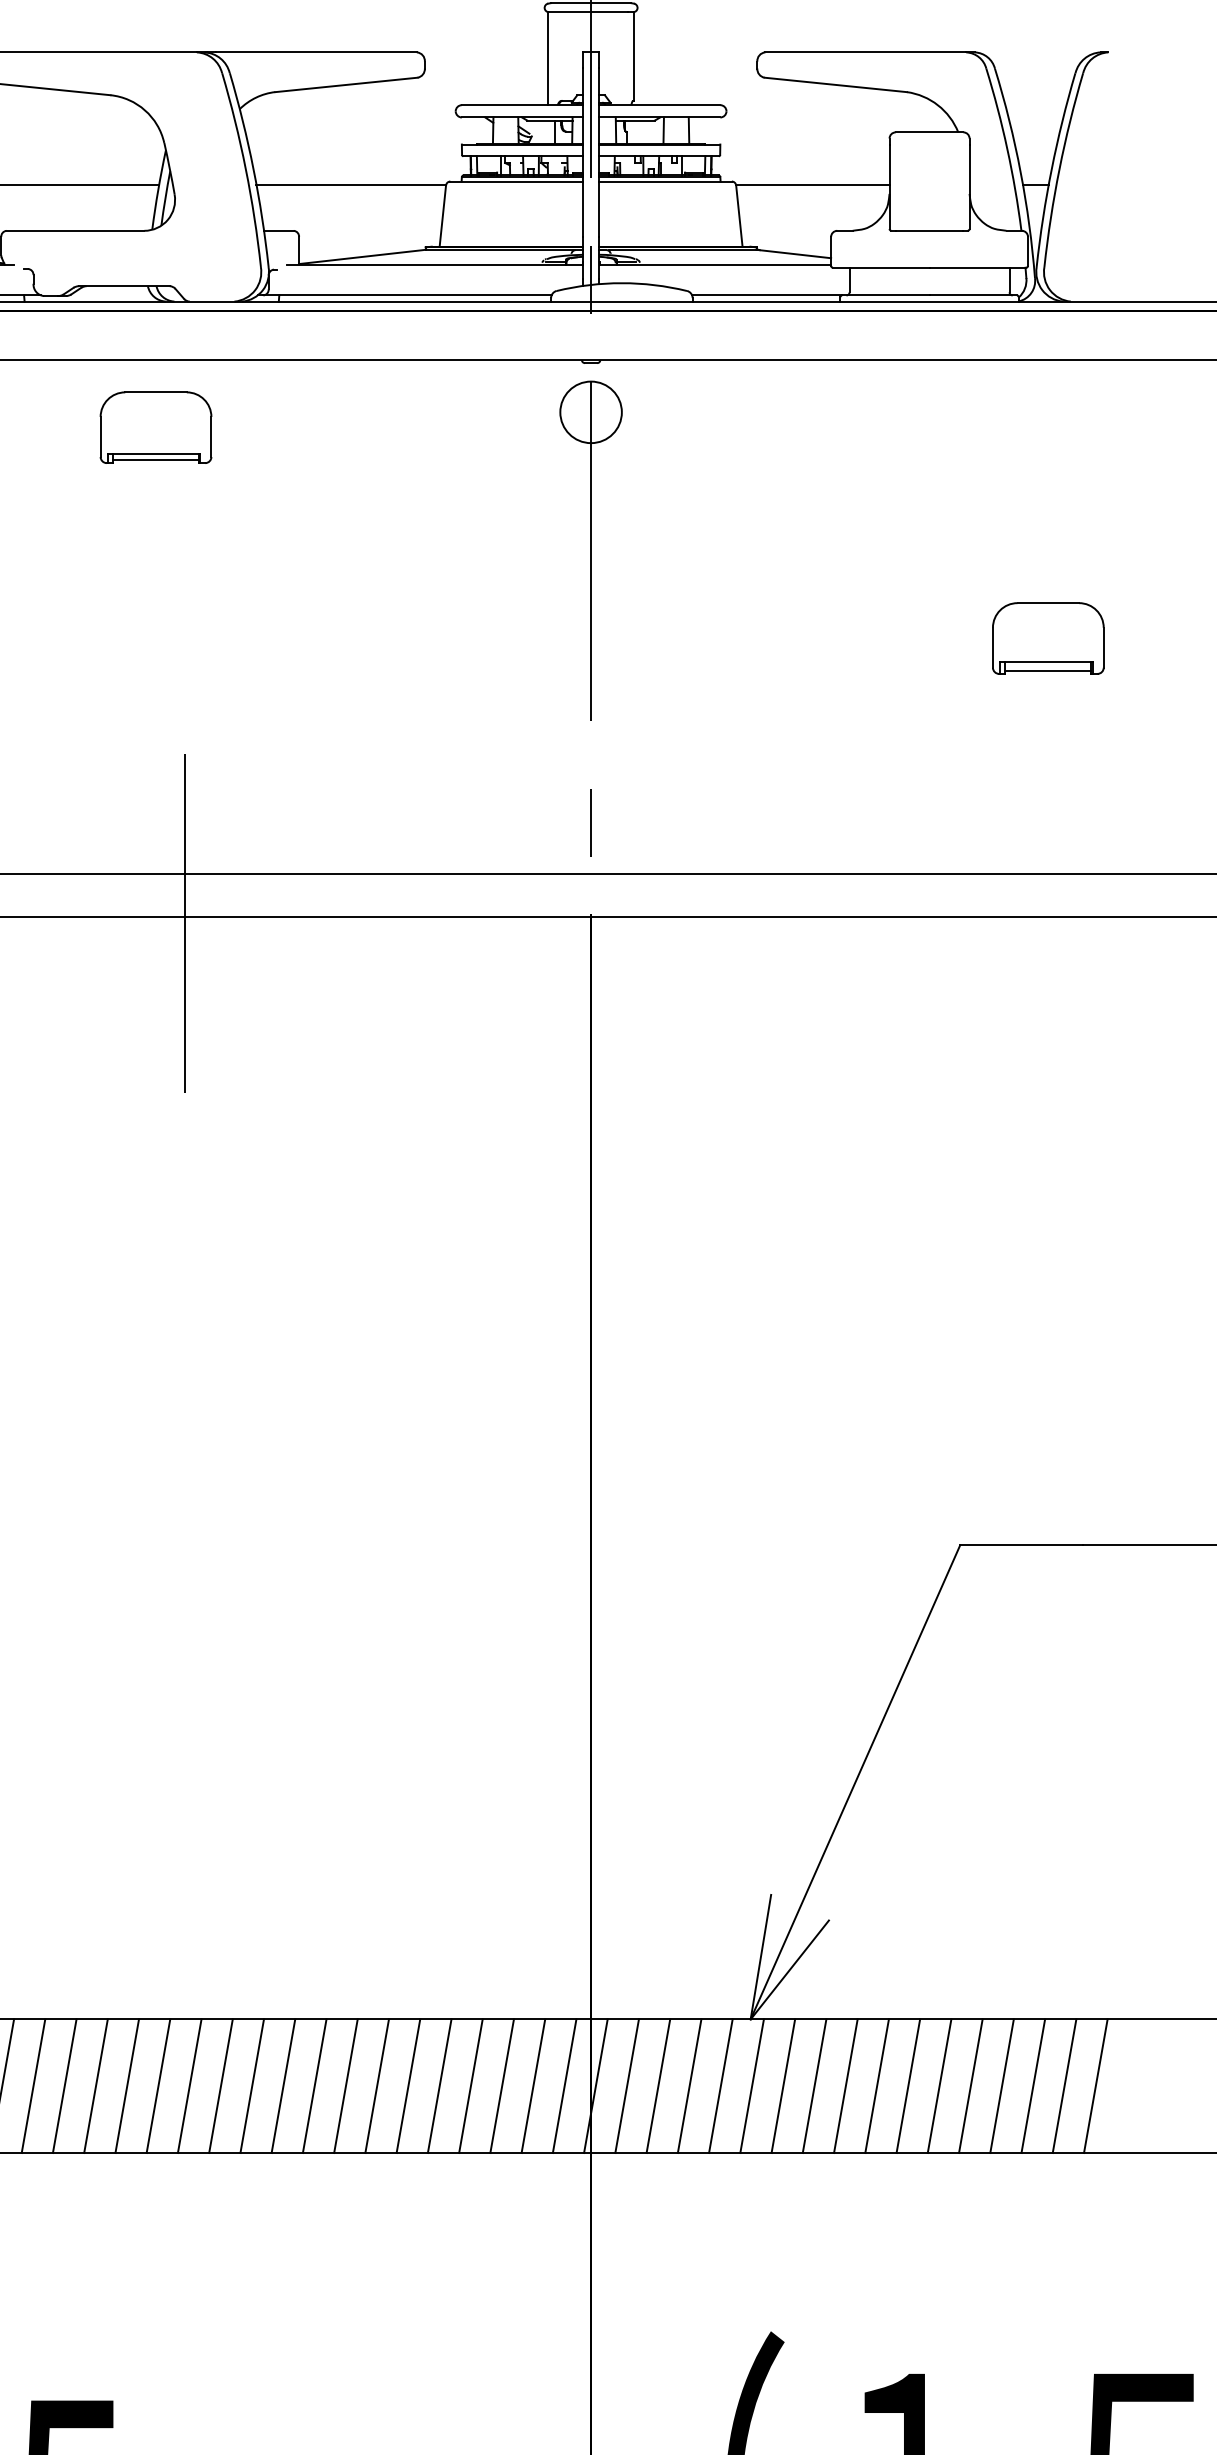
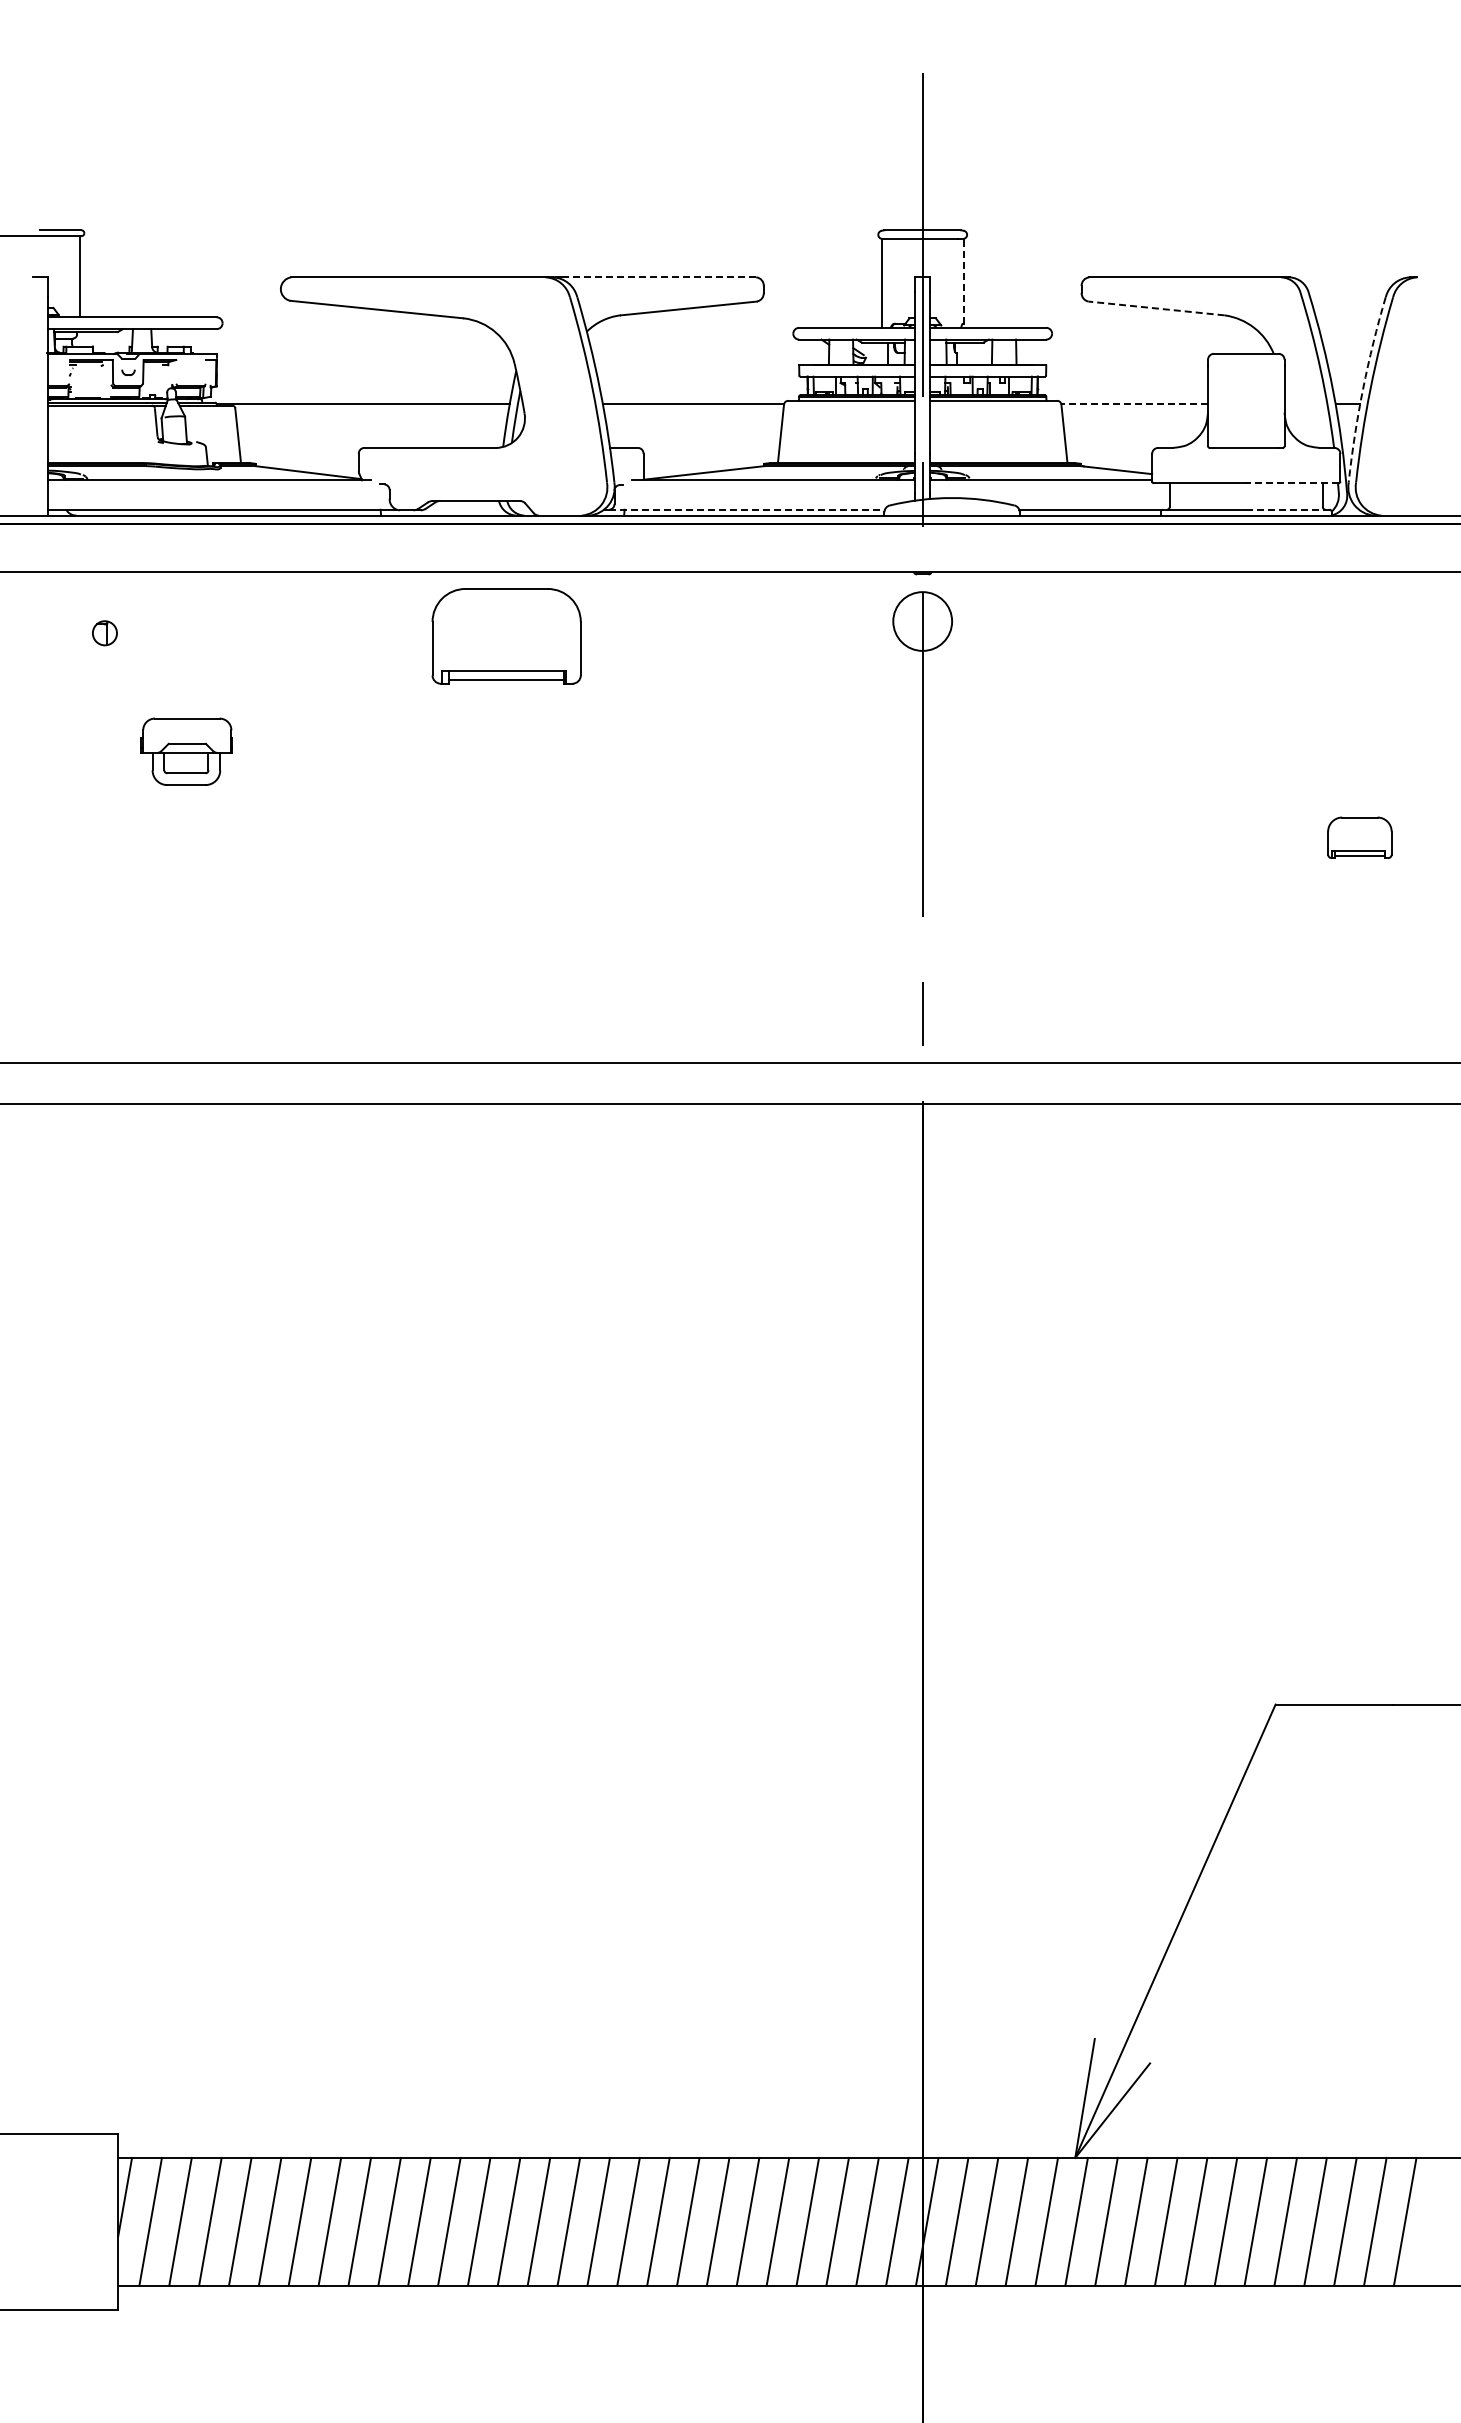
line: (315, 52) -> (659, 277), solid -> dashed
line: (633, 55) -> (963, 280), solid -> dashed
line: (835, 84) -> (1156, 308), solid -> dashed
arc: (1052, 169) -> (1363, 389), solid -> dashed
line: (812, 184) -> (1134, 403), solid -> dashed
line: (976, 267) -> (1291, 483), solid -> dashed
line: (407, 295) -> (747, 509), solid -> dashed
line: (973, 295) -> (1288, 509), solid -> dashed
part: (155, 426) -> (506, 635), size x1.4
part: (1047, 638) -> (1359, 837), size x0.6
line: (185, 930) -> (534, 1116), removed

